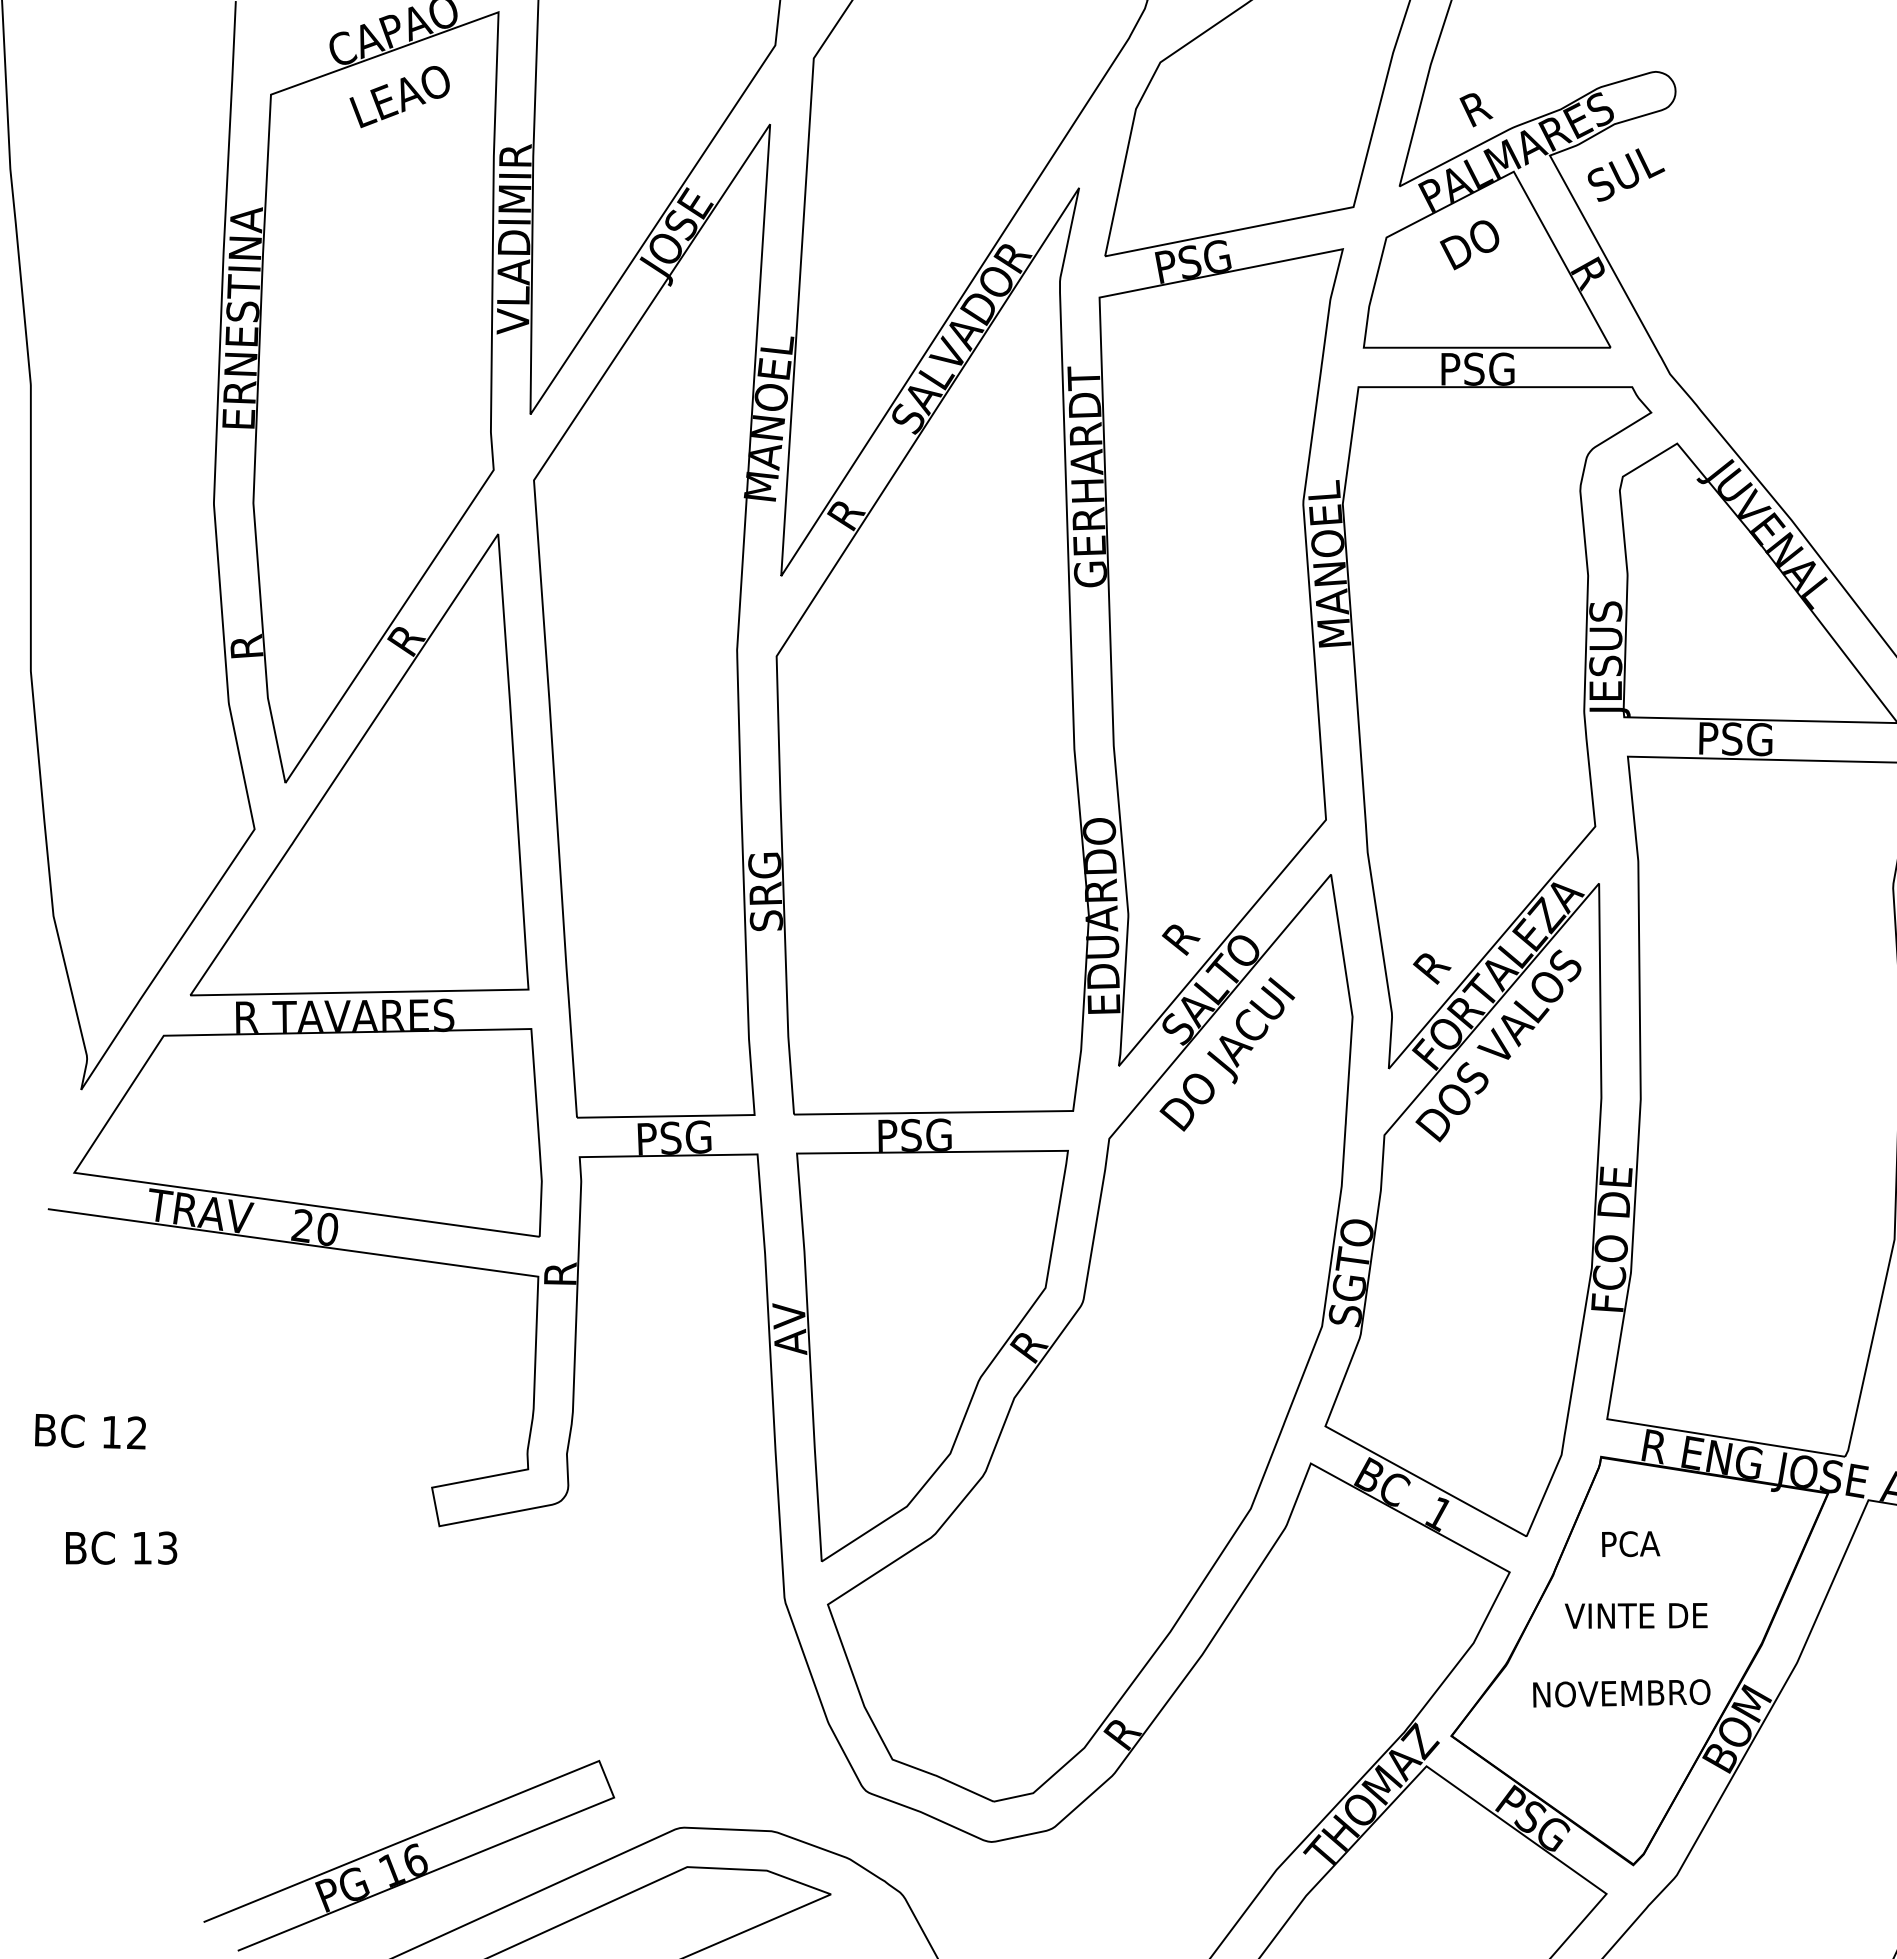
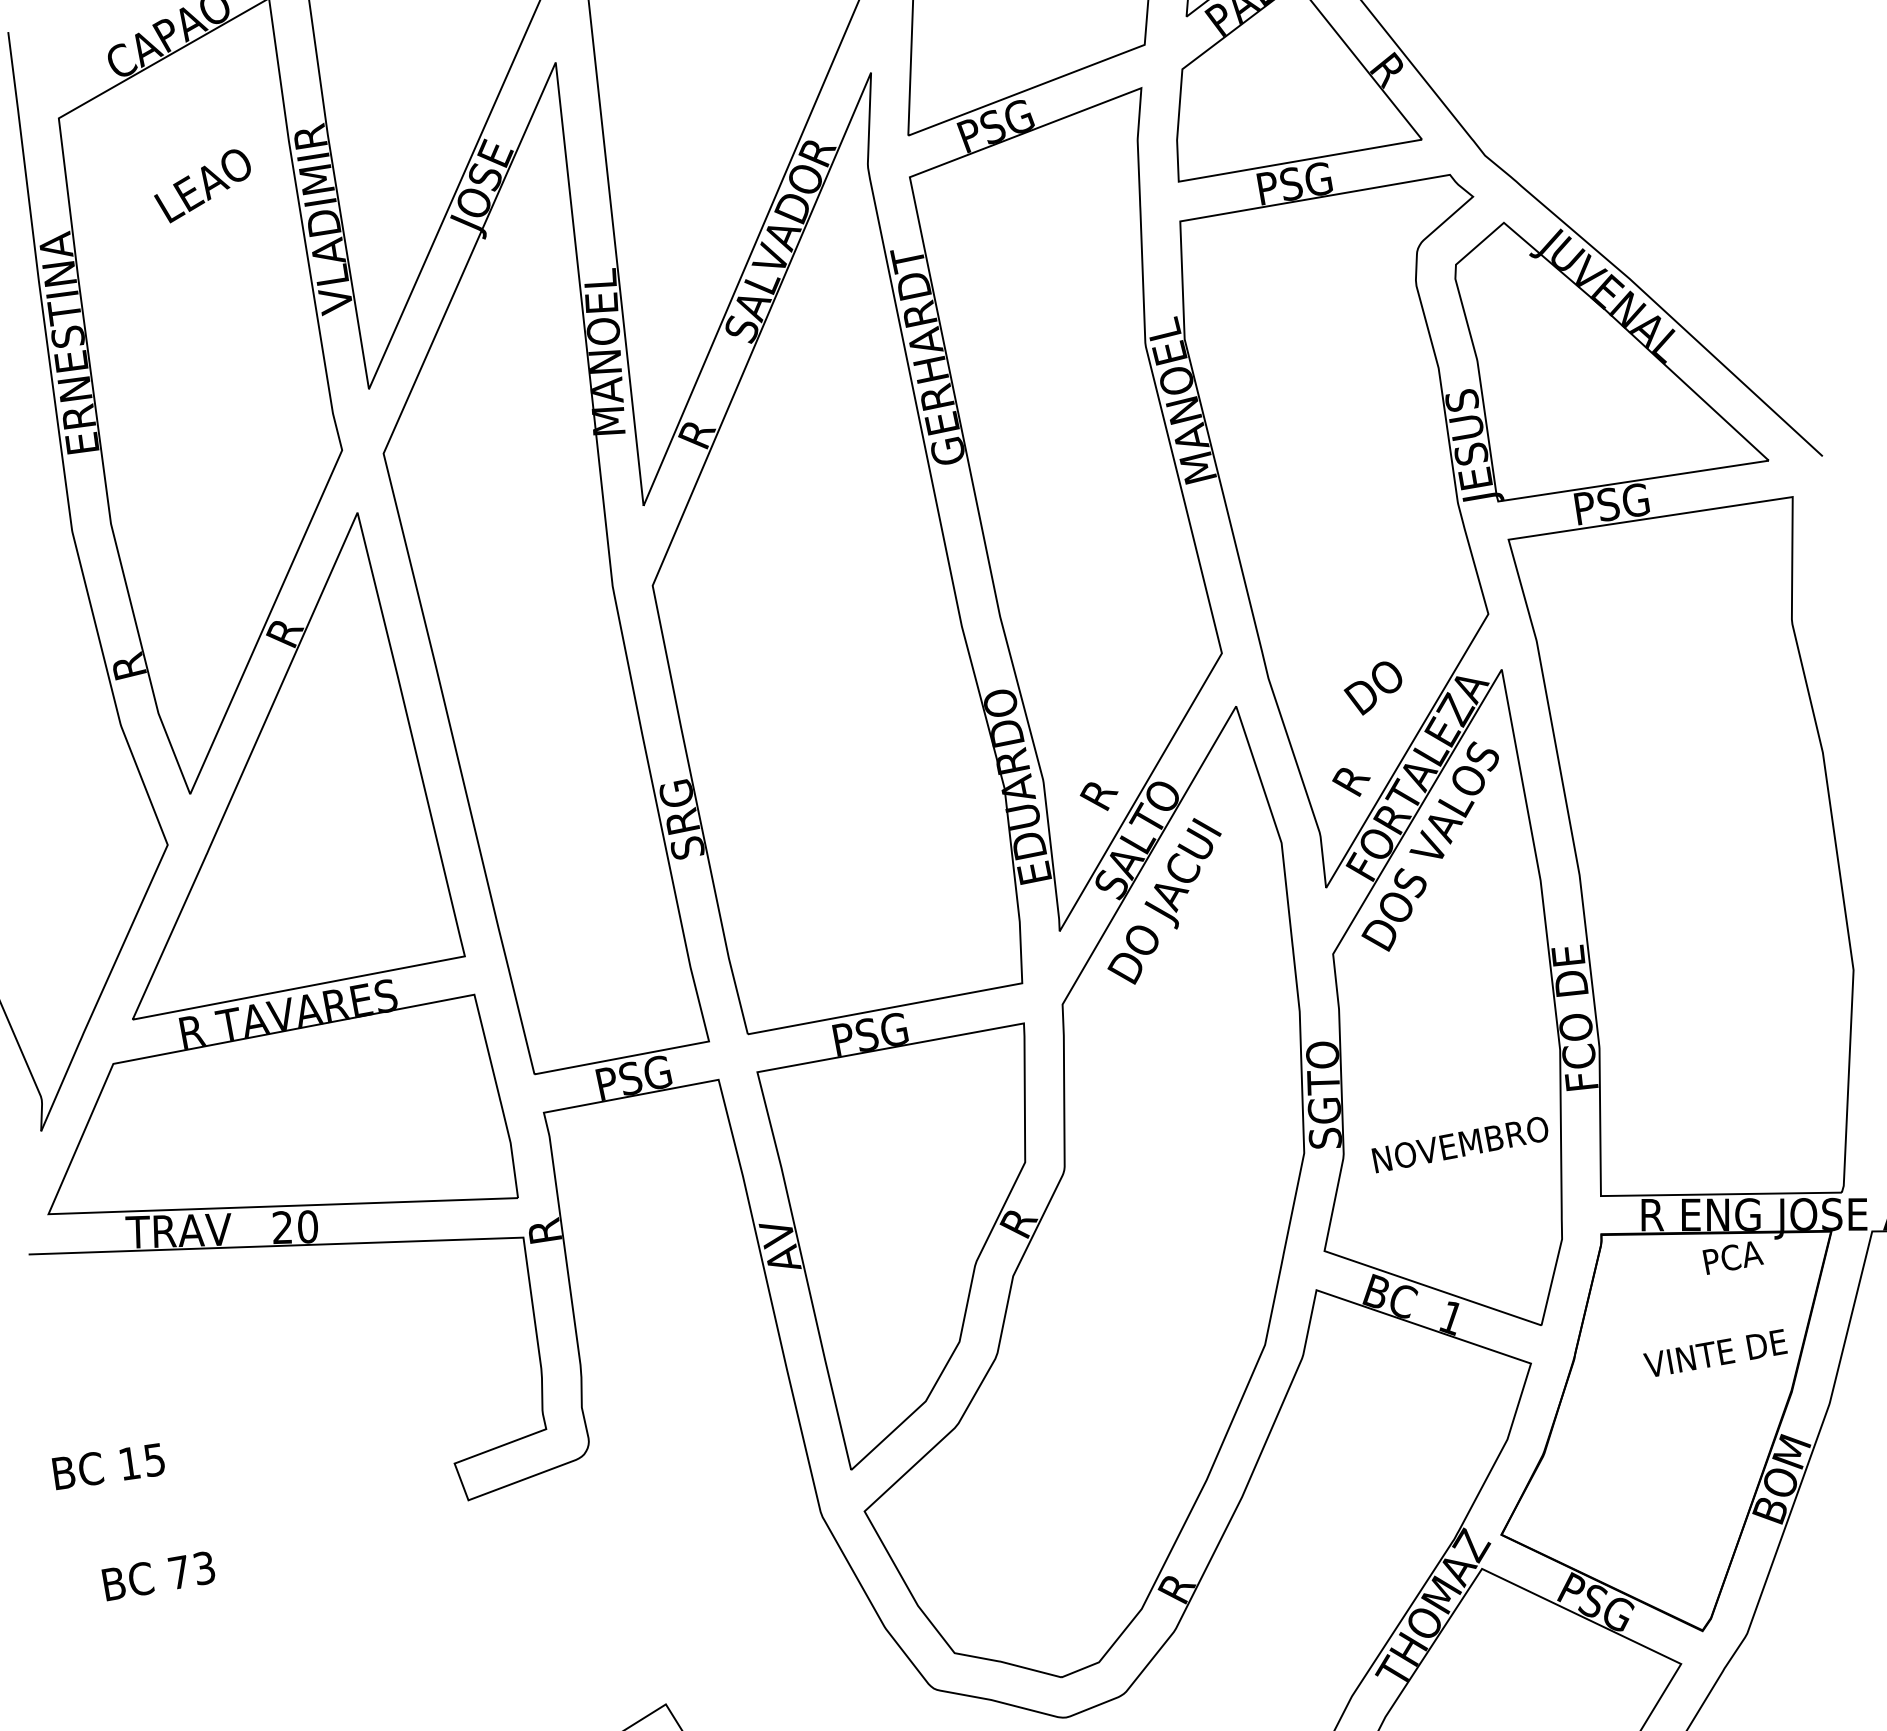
text: (399, 97) -> (203, 186), moved
text: (1469, 245) -> (1373, 688), moved
text: (136, 1432) -> (153, 1459), 12 -> 15
text: (1631, 1544) -> (1733, 1257), moved
text: (142, 1548) -> (179, 1572), 13 -> 73
text: (1636, 1615) -> (1715, 1353), moved
text: (1621, 1693) -> (1460, 1144), moved

